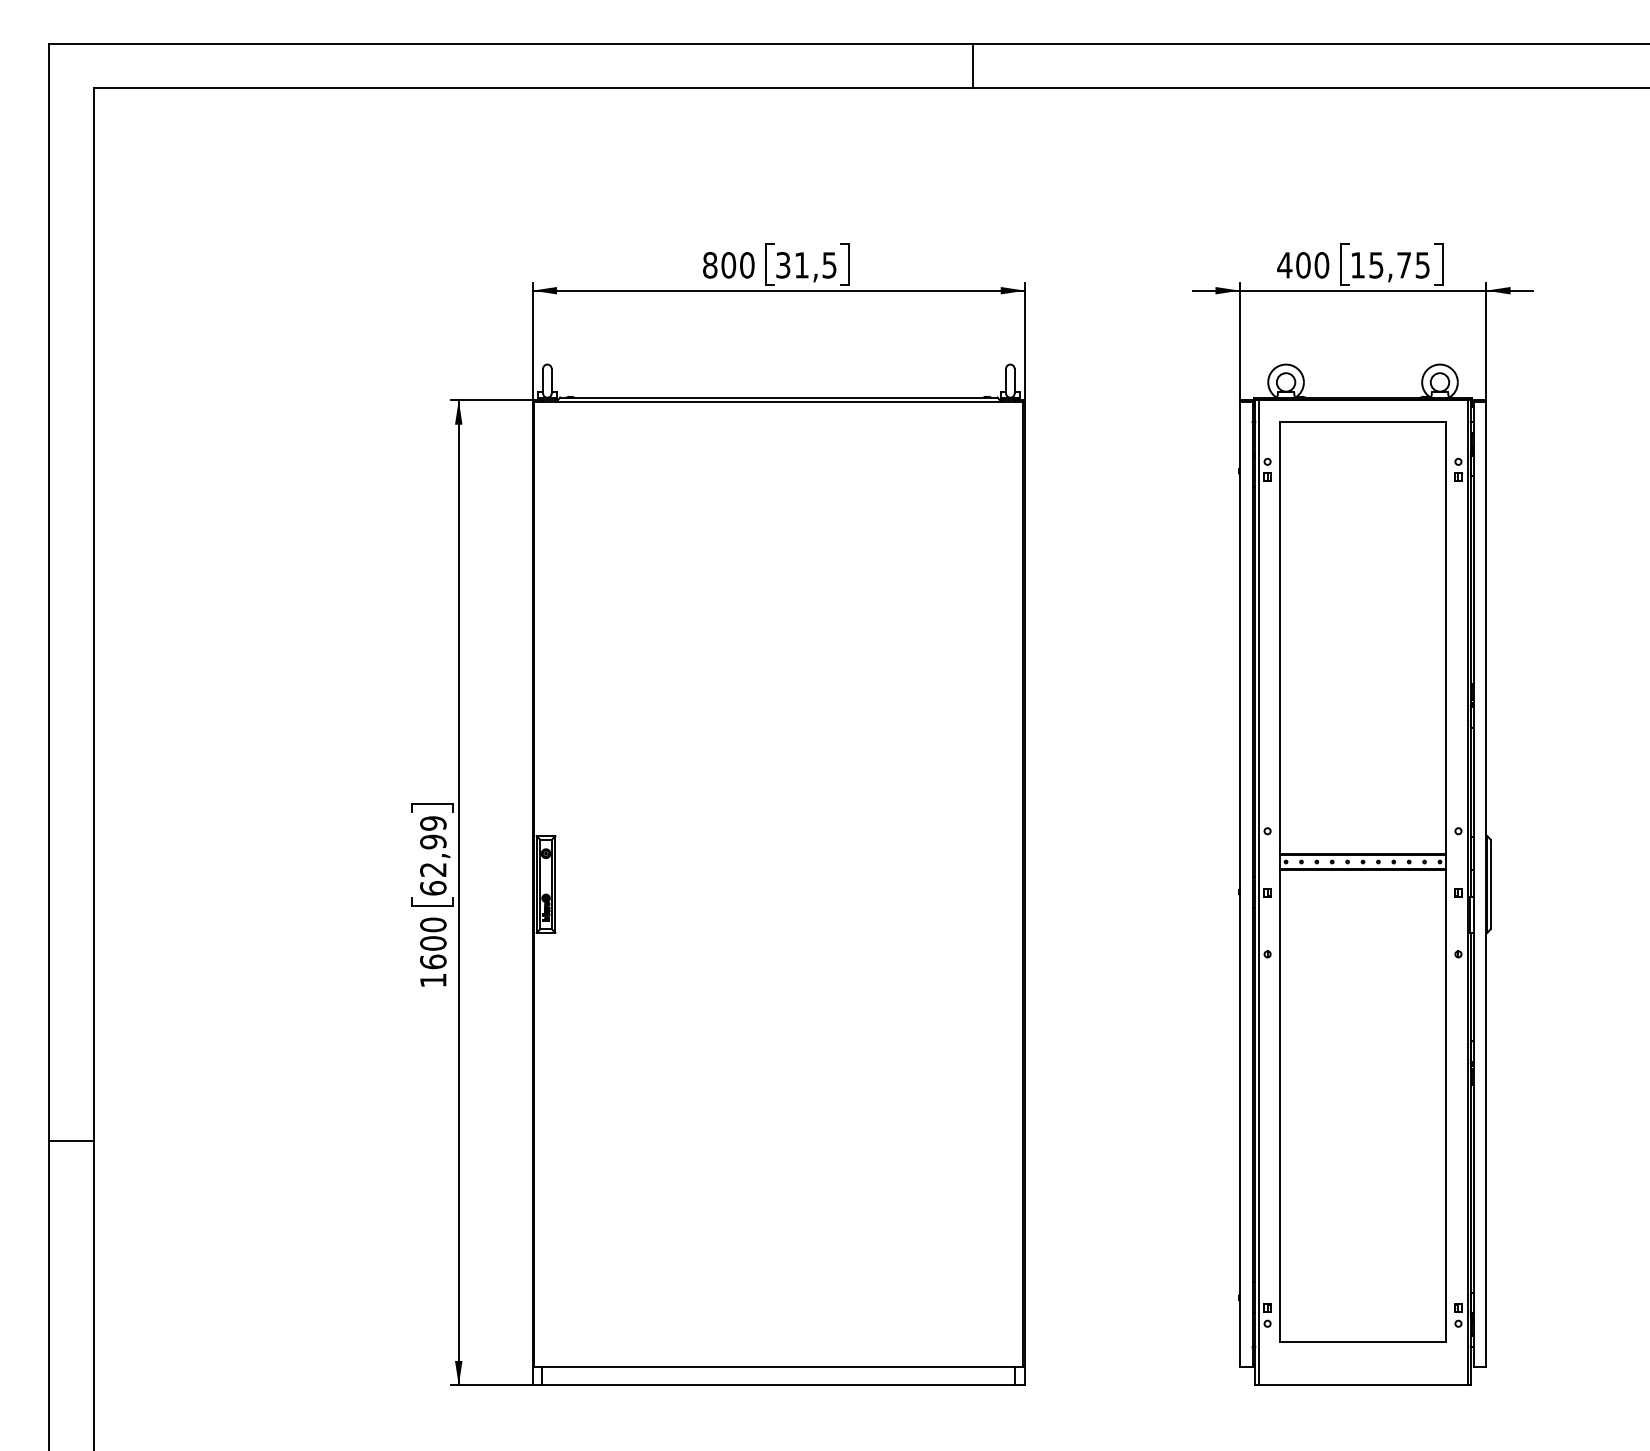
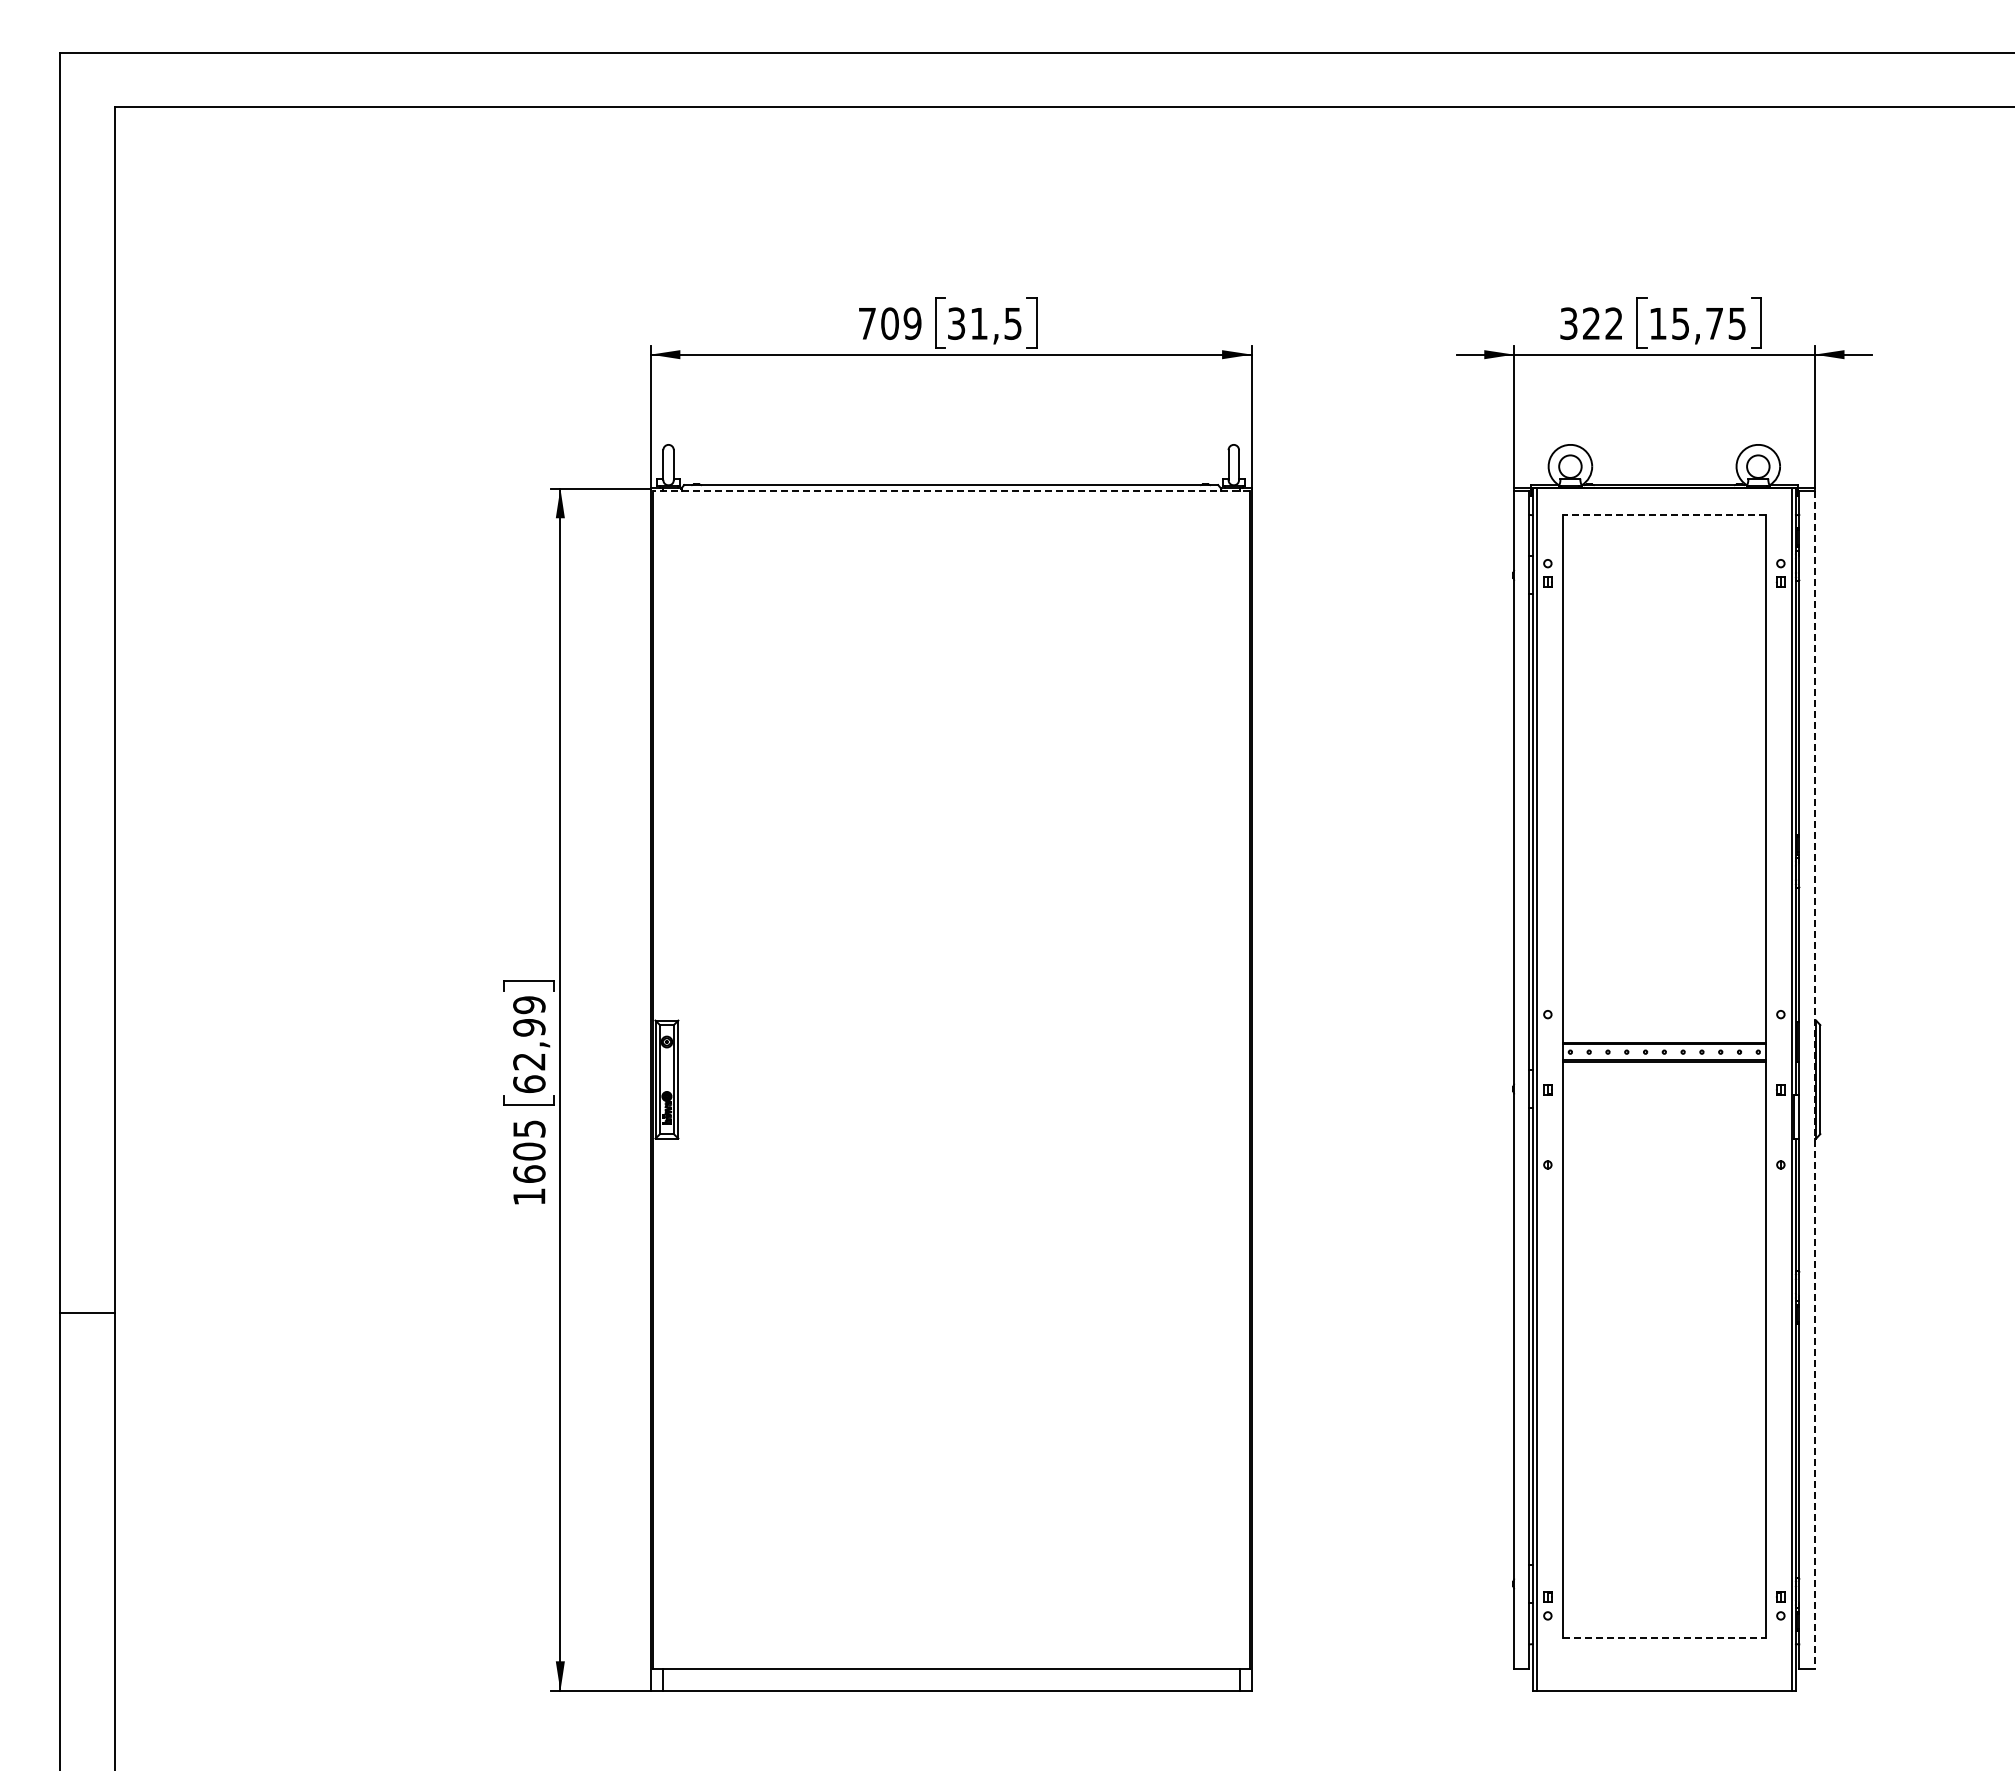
line: (972, 66) -> (1187, 80), removed
text: (728, 265) -> (889, 323), 800 -> 709
text: (1303, 265) -> (1591, 323), 400 -> 322
line: (778, 401) -> (950, 490), solid -> dashed
line: (1362, 421) -> (1663, 514), solid -> dashed
line: (1486, 884) -> (1814, 1079), solid -> dashed
text: (433, 924) -> (529, 1128), 1600 -> 1605
line: (71, 1140) -> (87, 1312), moved
line: (1363, 1342) -> (1664, 1638), solid -> dashed

